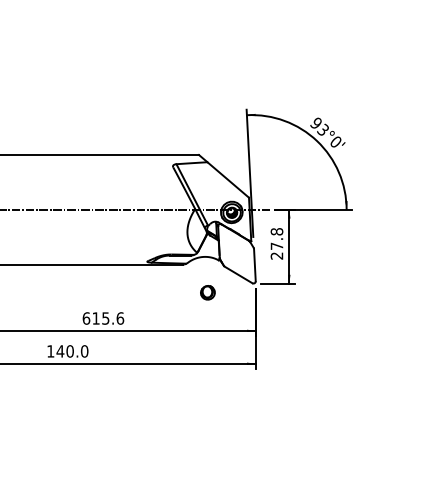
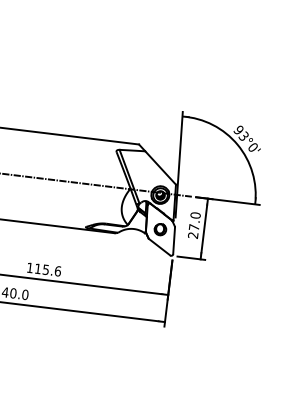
text: (277, 231) -> (196, 215), 27.8 -> 27.0
part: (207, 292) -> (160, 229), moved
text: (86, 318) -> (30, 267), 615.6 -> 115.6

